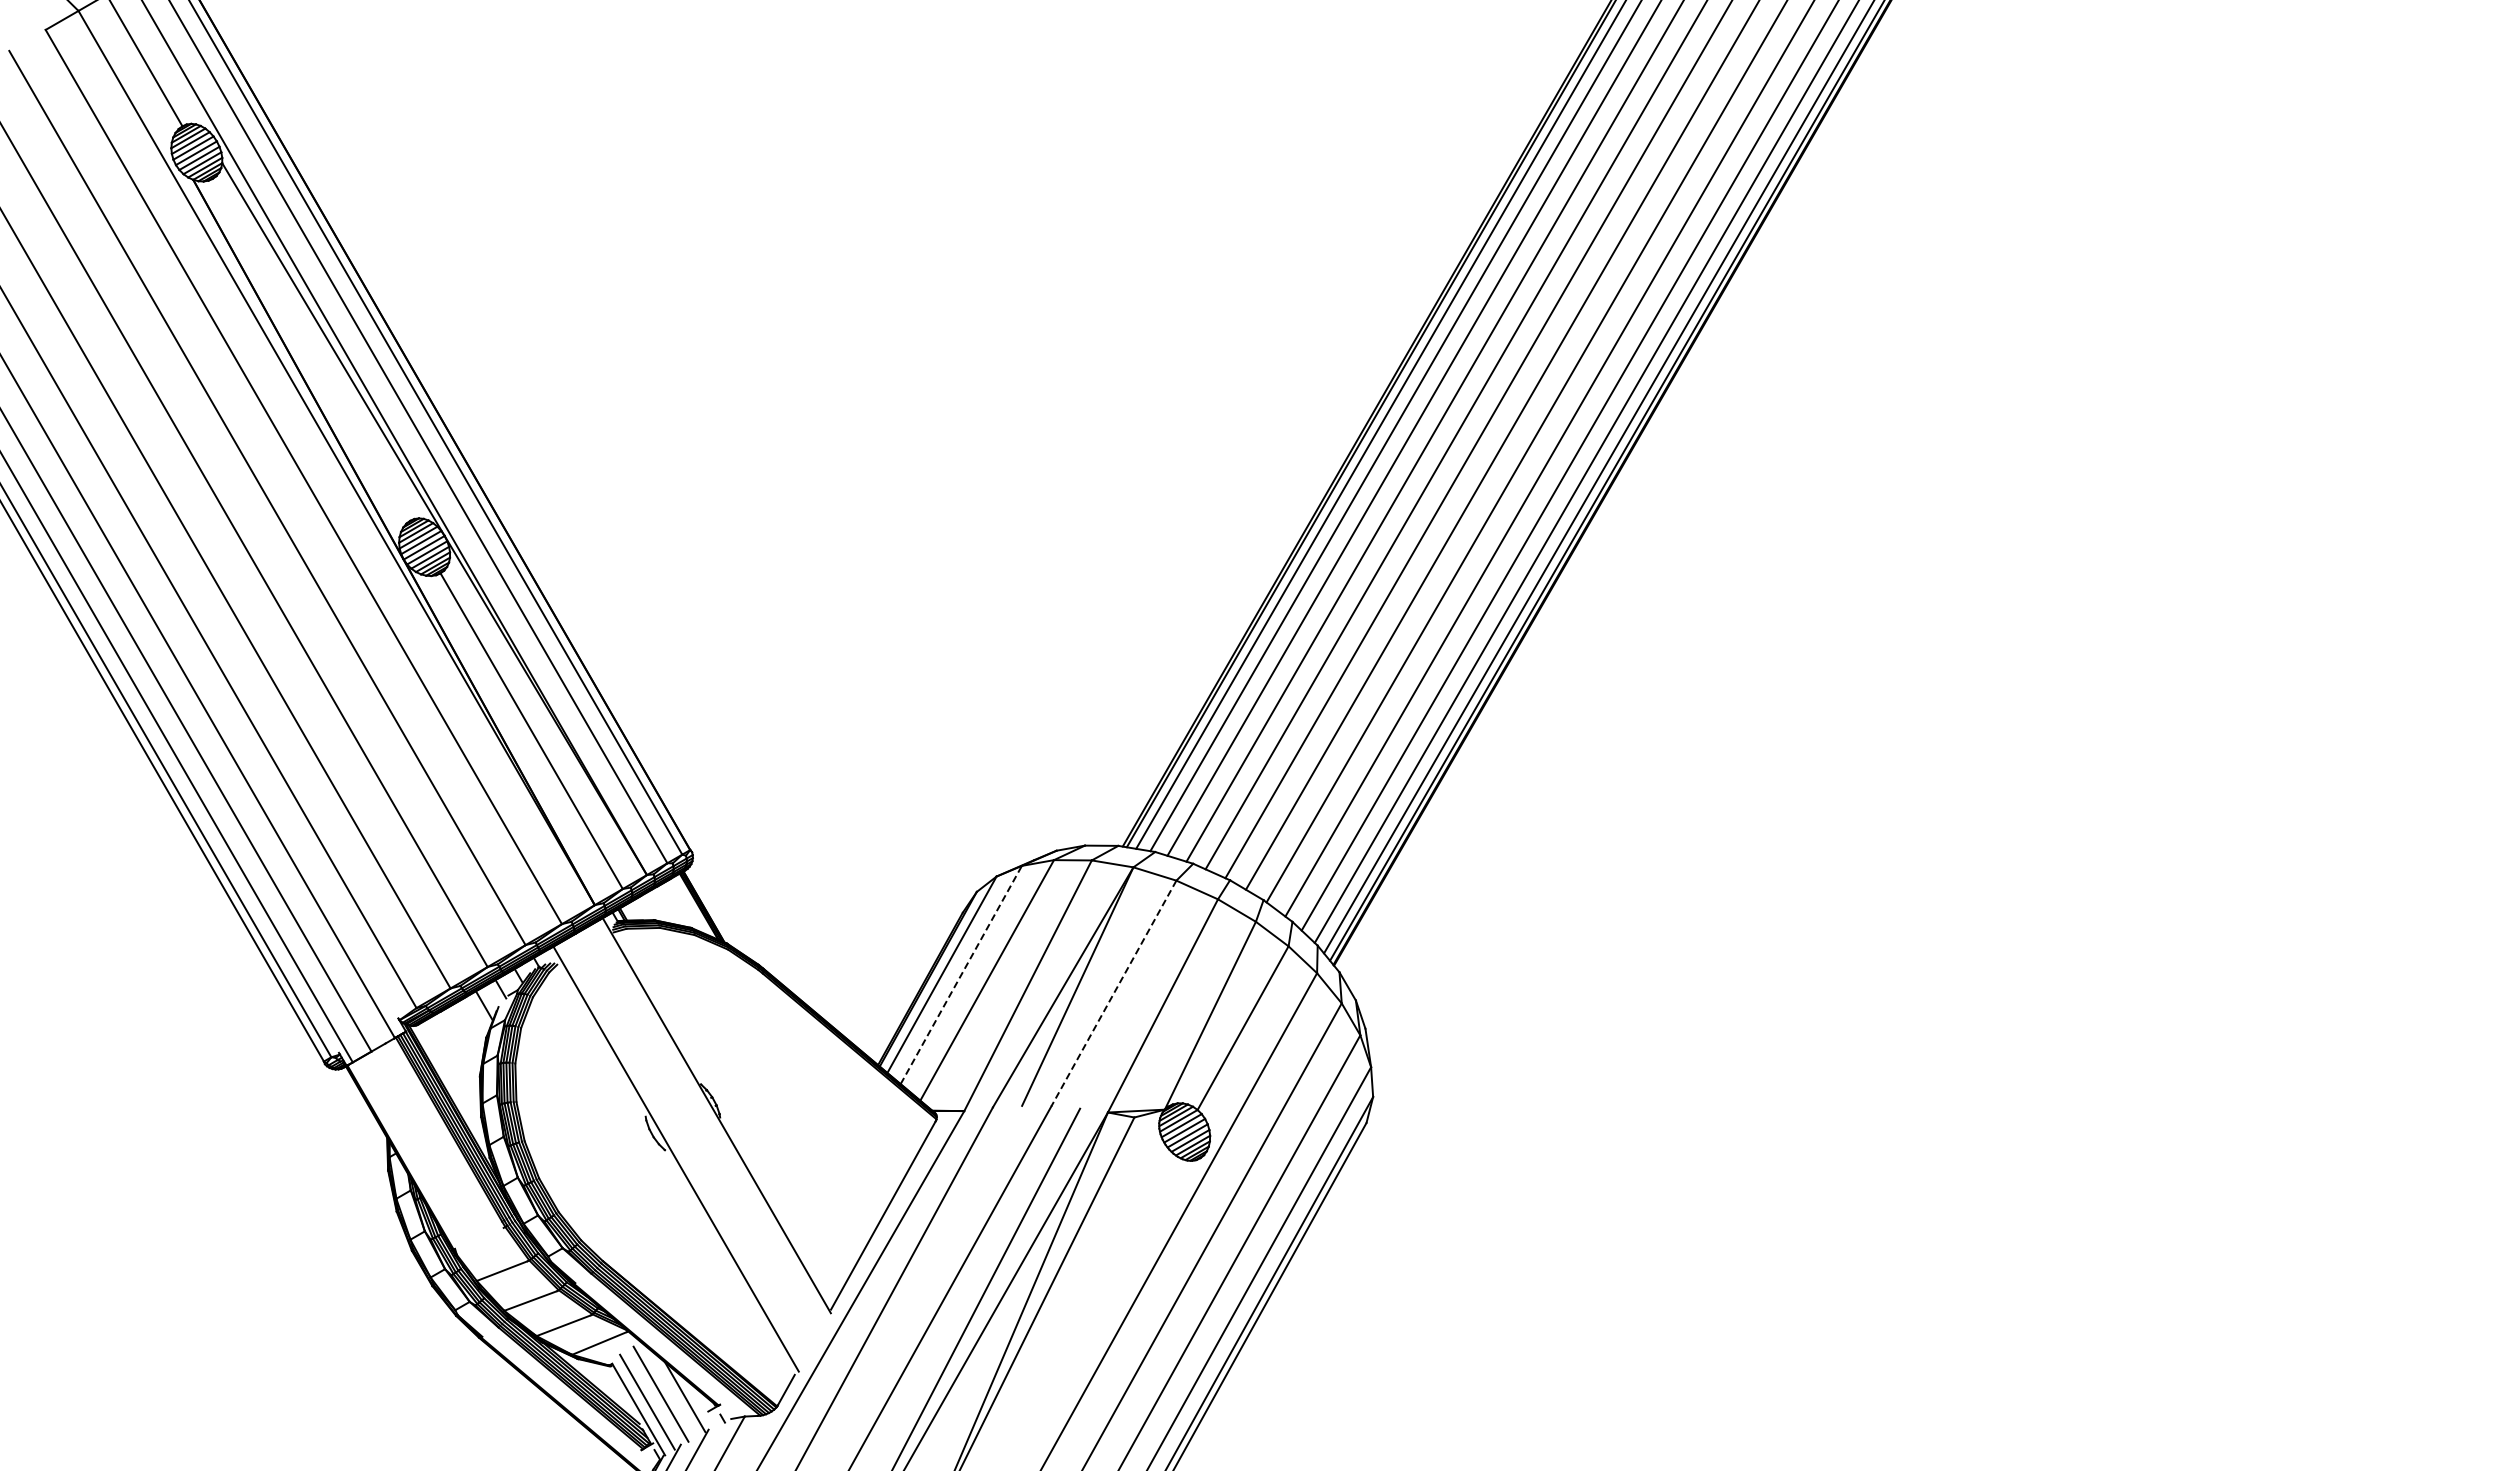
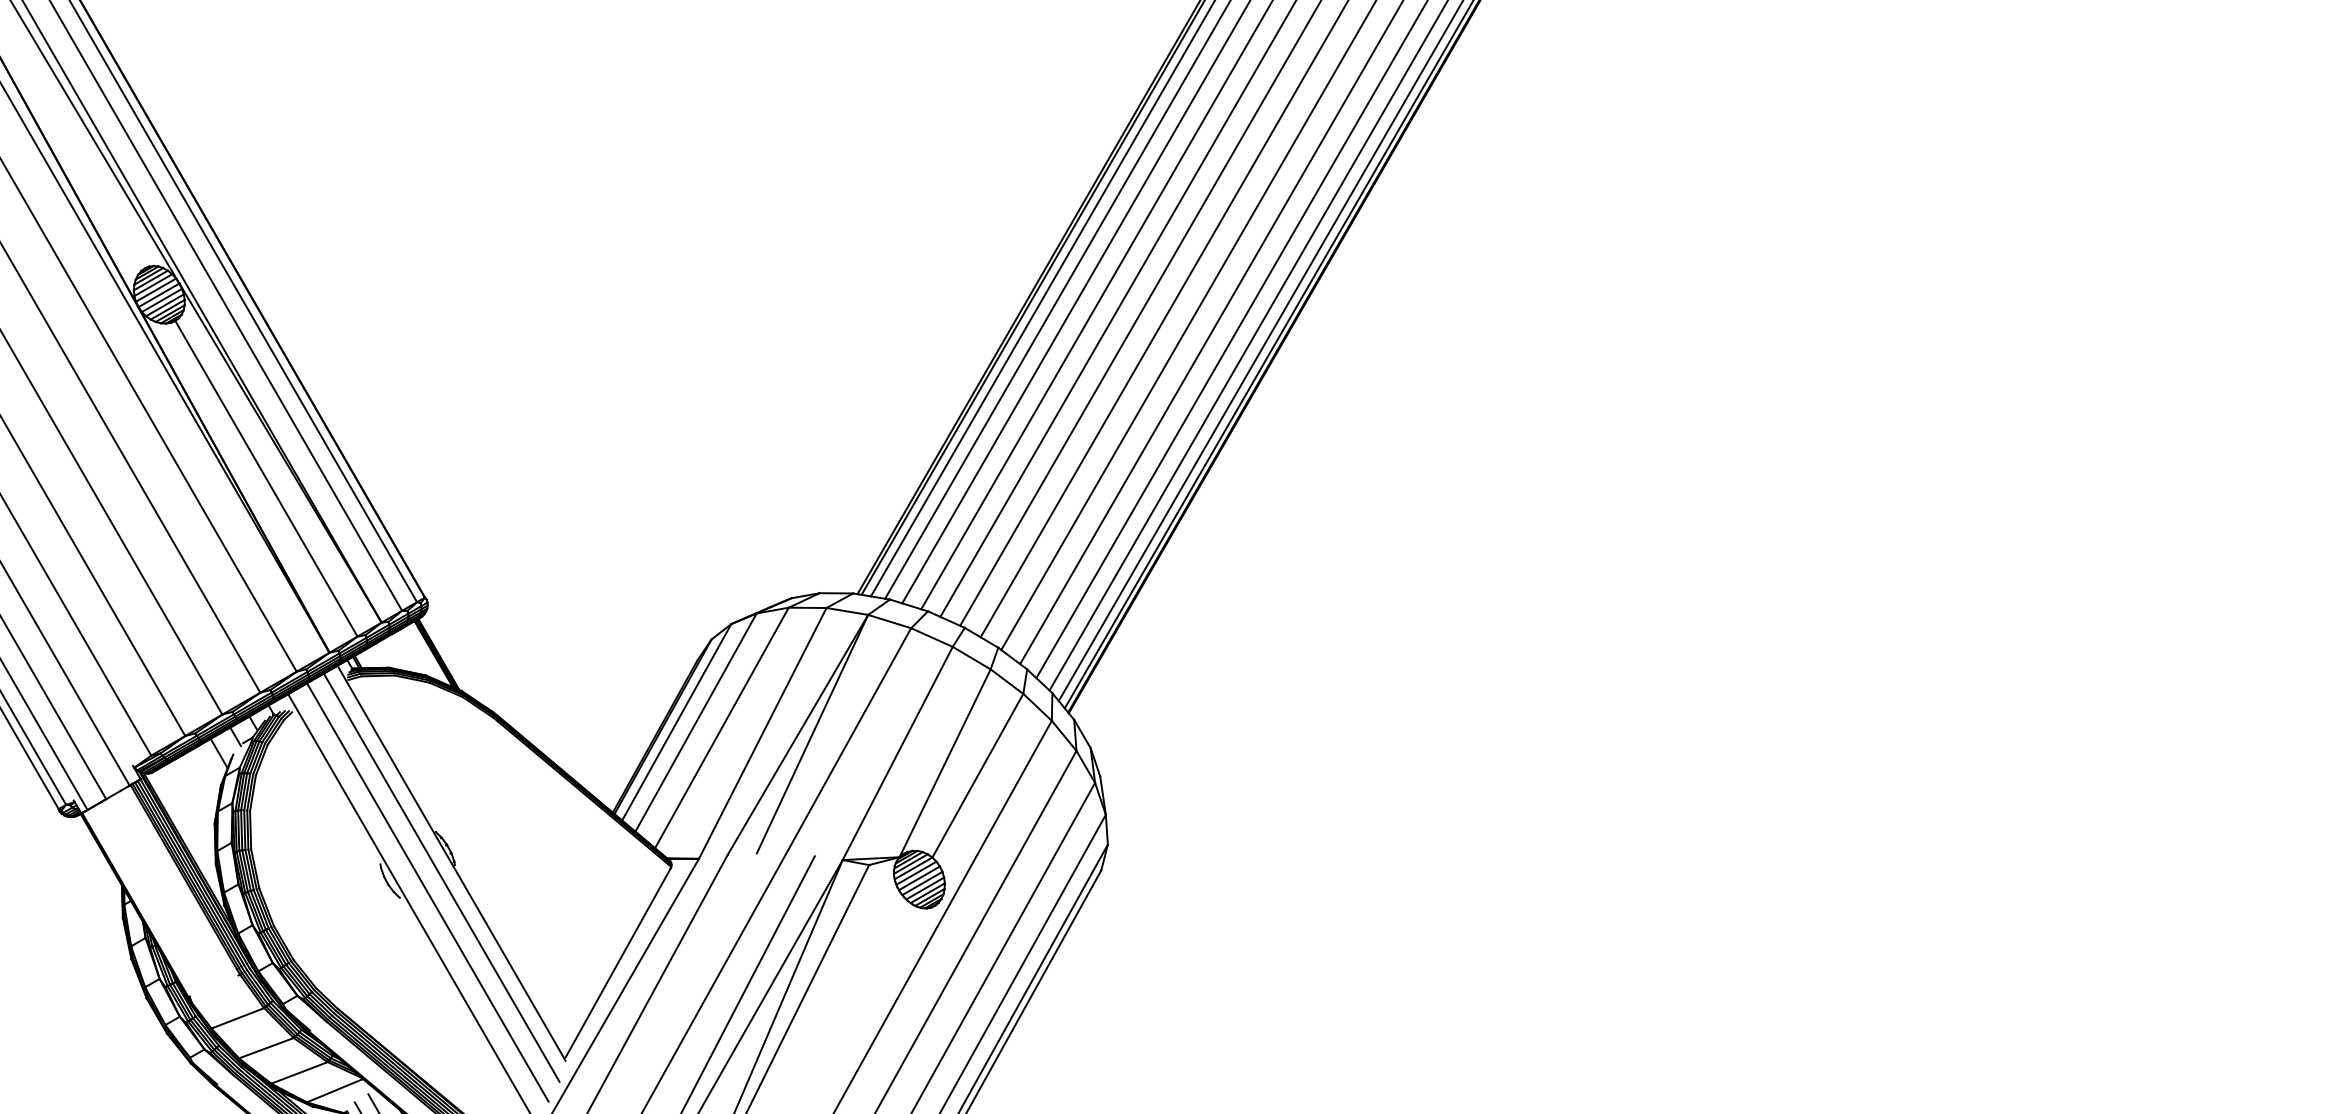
line: (961, 975) -> (696, 723), dashed -> solid
line: (1113, 993) -> (848, 741), dashed -> solid
line: (706, 1130) -> (441, 878), added
line: (692, 1144) -> (427, 892), added

